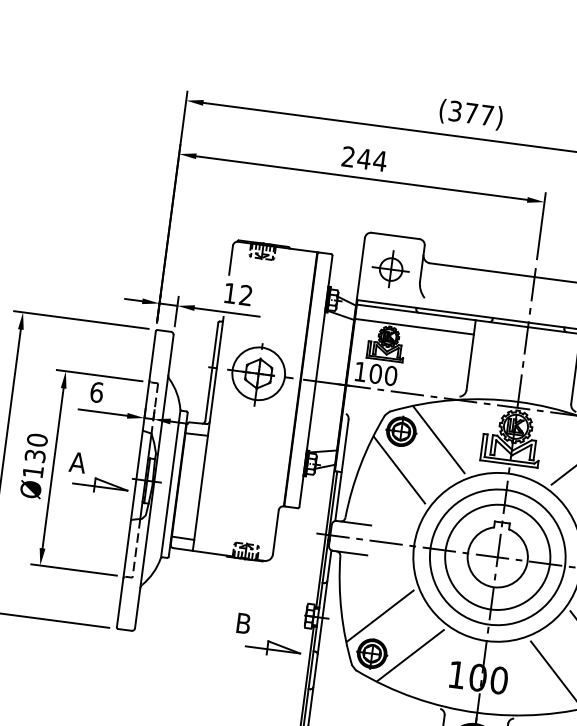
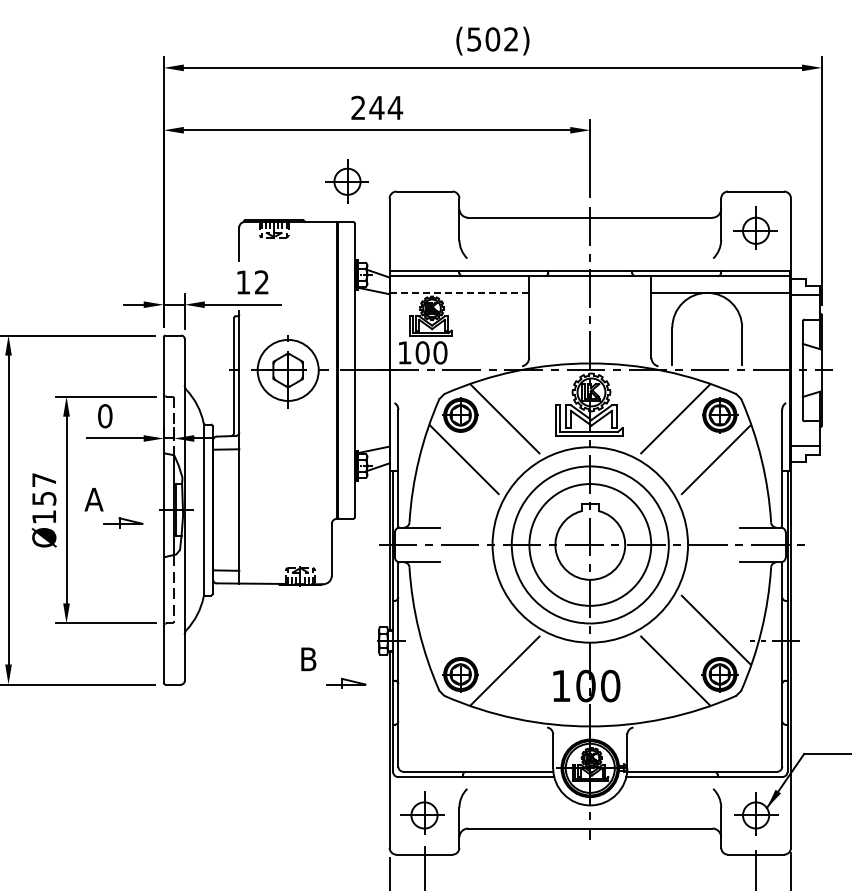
text: (471, 113) -> (493, 39), (377) -> (502)
part: (390, 269) -> (346, 181), moved
line: (415, 326) -> (460, 292), solid -> dashed
text: (97, 392) -> (105, 416), 6 -> 0
text: (36, 447) -> (44, 488), Ø130 -> Ø157
part: (100, 485) -> (123, 522), size x0.6
line: (380, 615) -> (464, 629), removed
part: (273, 648) -> (346, 683), size x0.6

